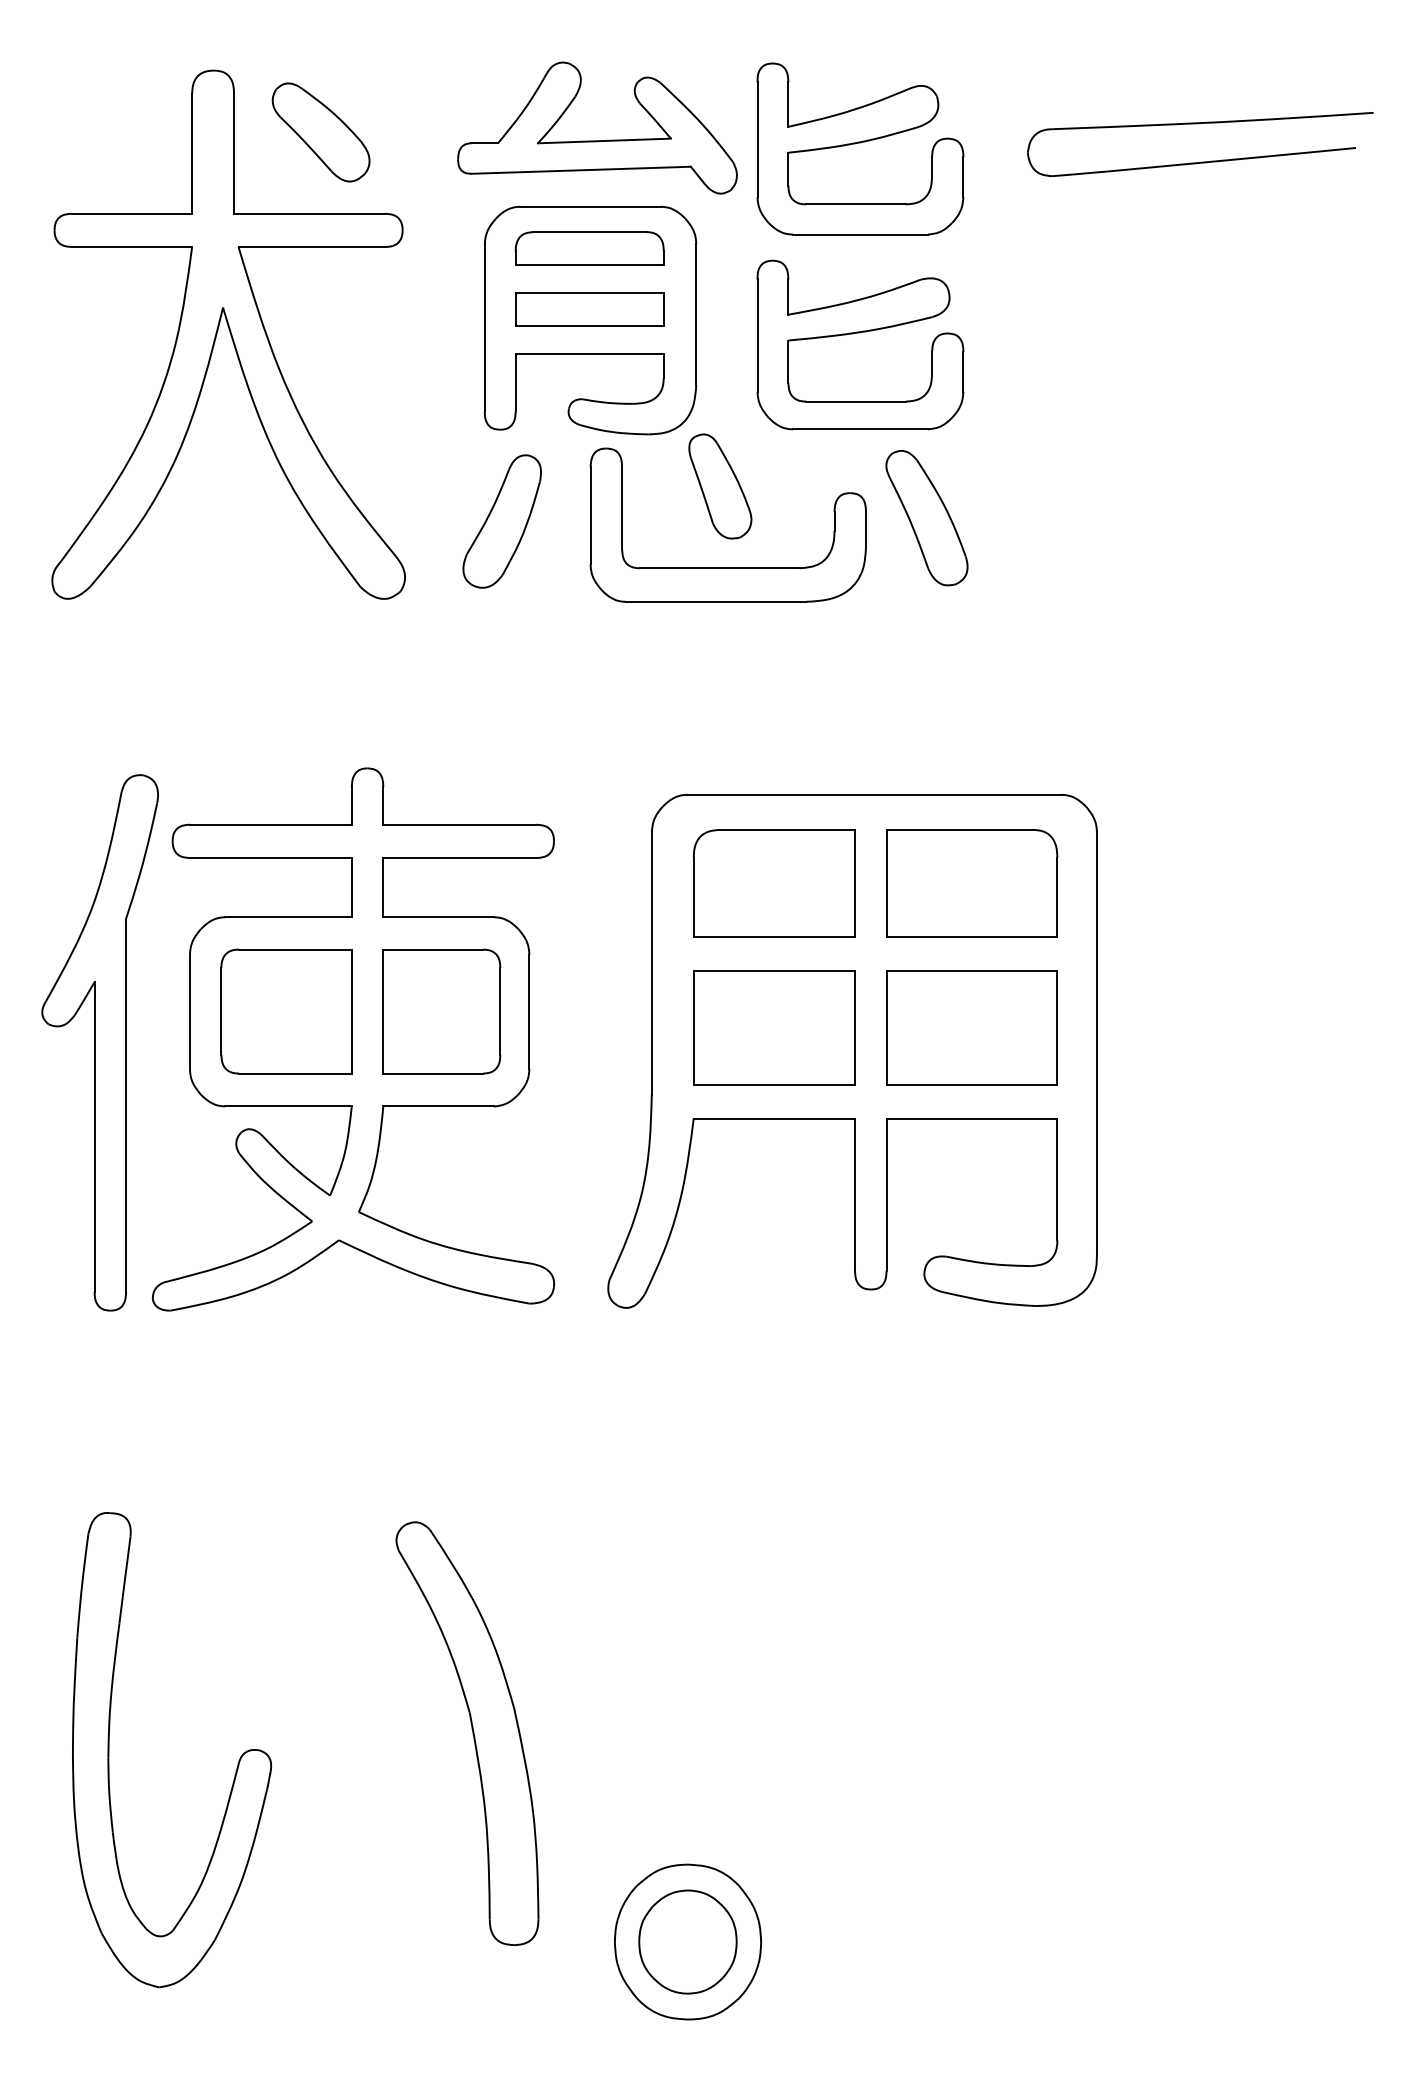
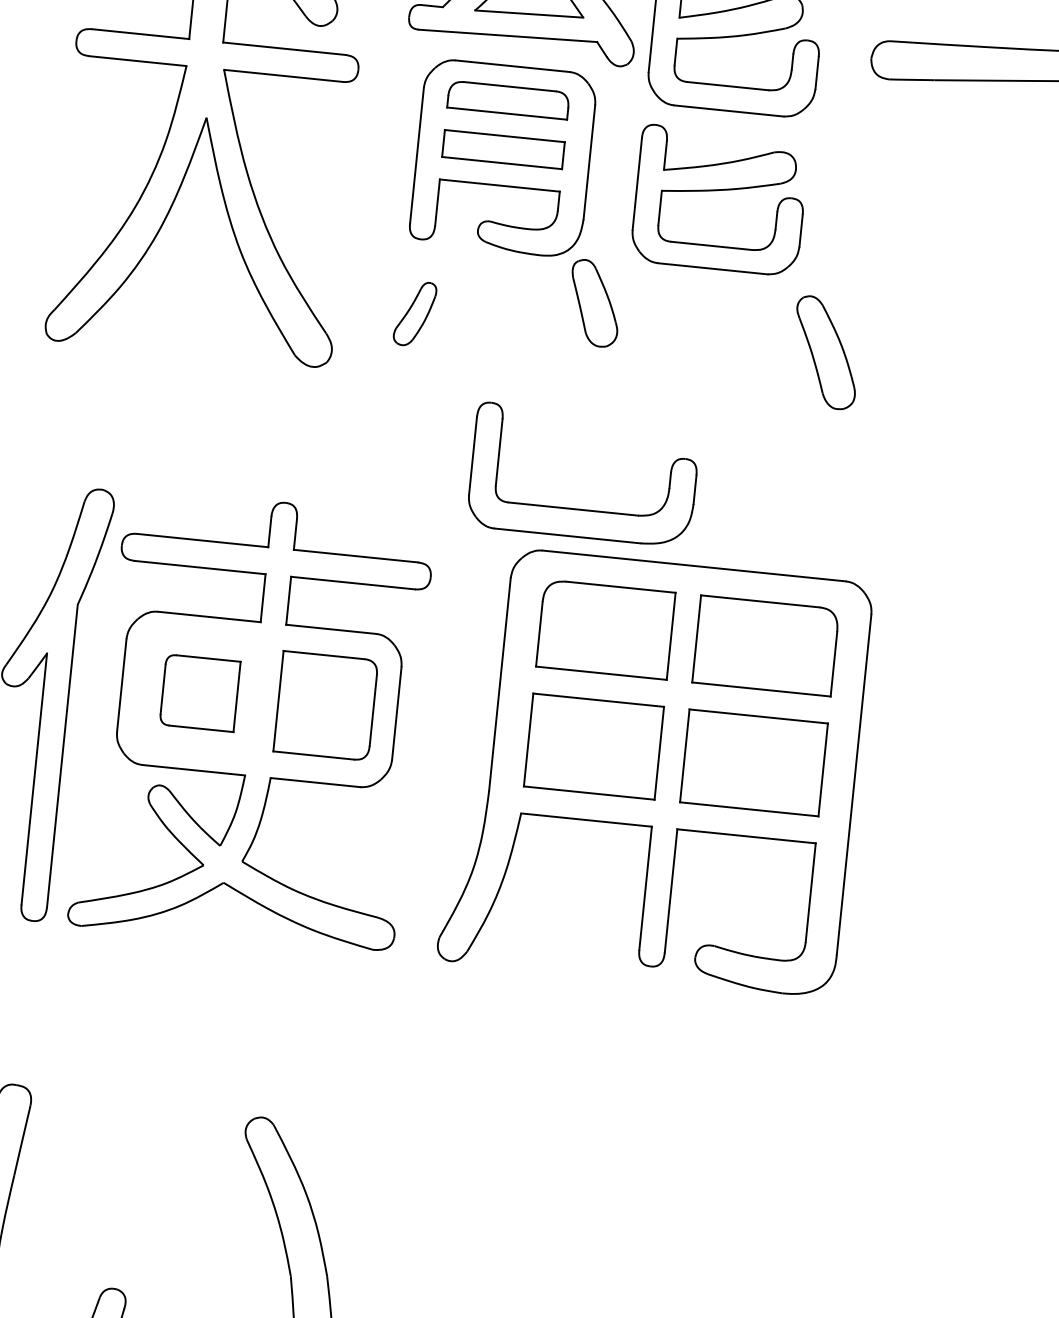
part: (926, 518) -> (825, 353), moved
part: (501, 521) -> (414, 313), size x0.6
part: (727, 567) -> (579, 509), moved
part: (286, 1011) -> (200, 693), size x0.7

